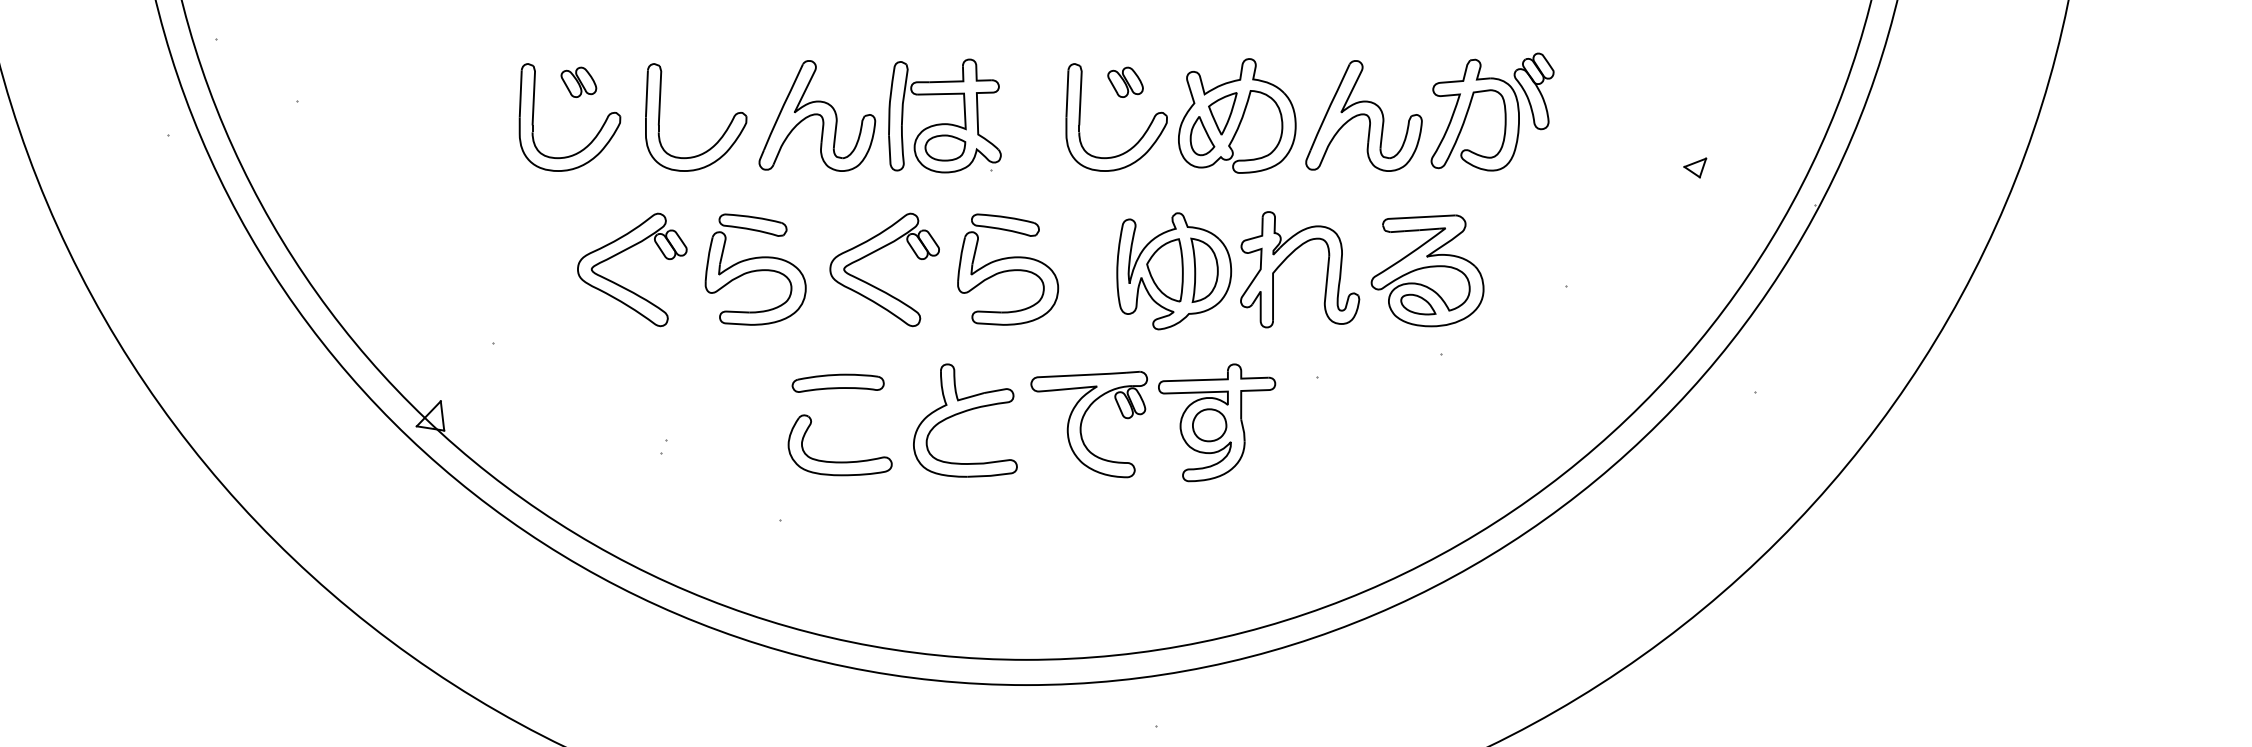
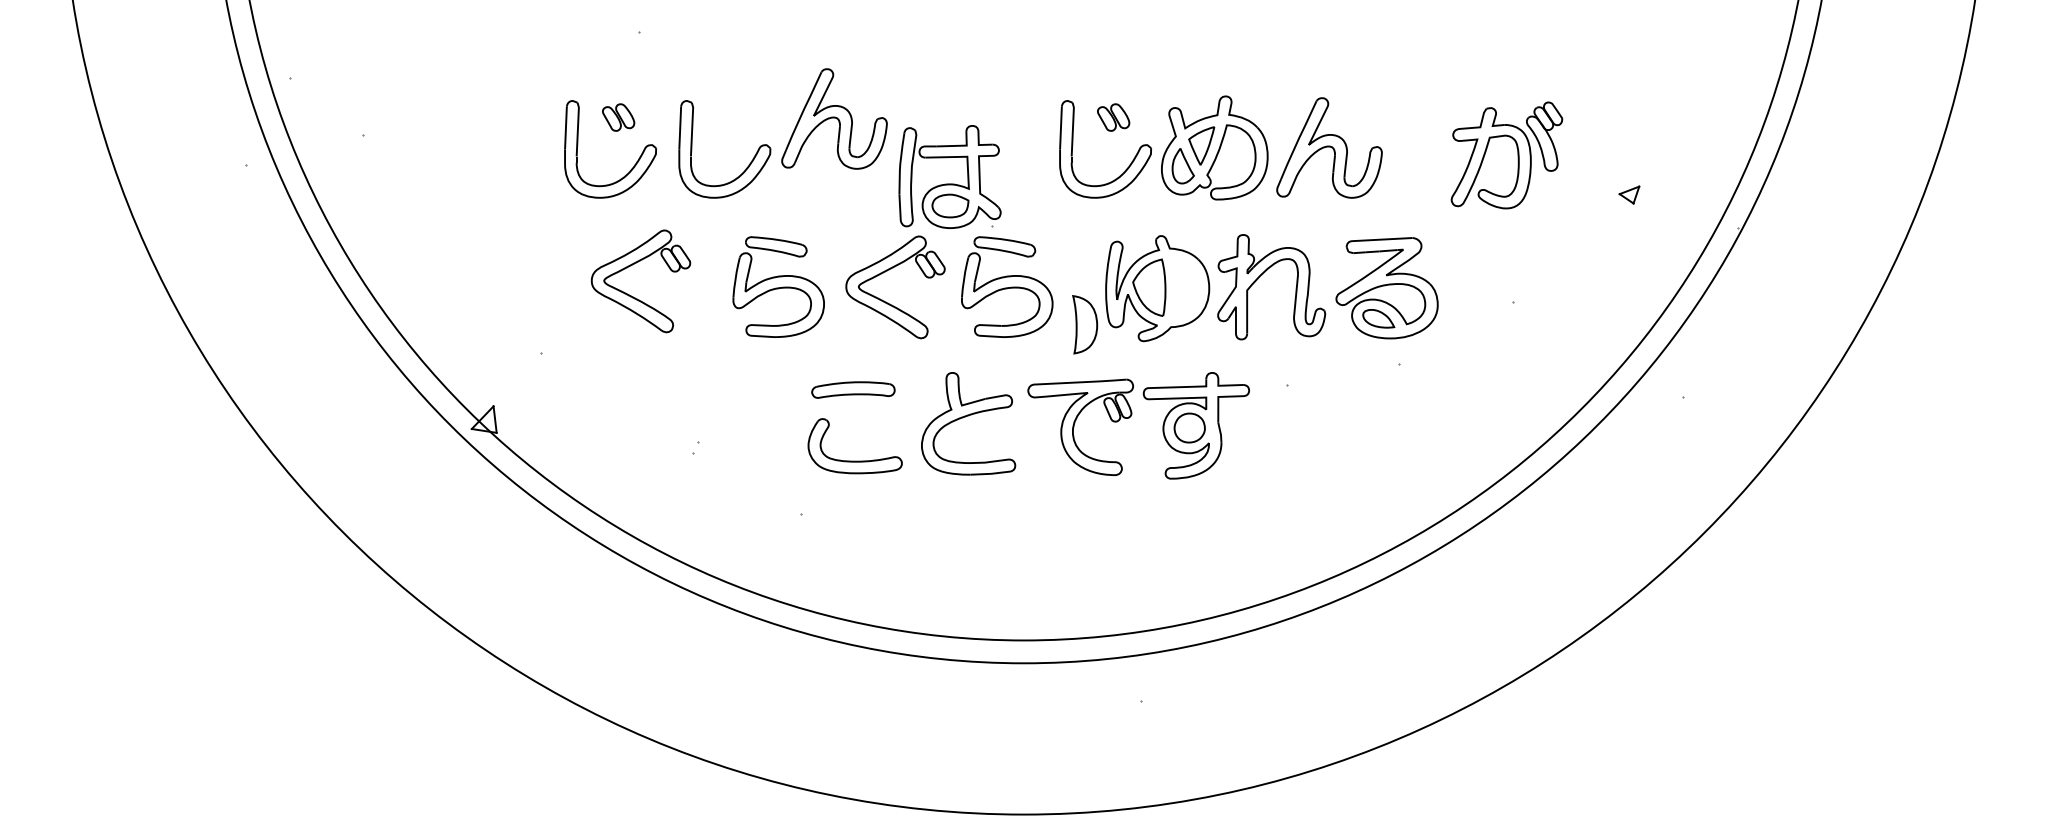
part: (1504, 112) -> (1517, 155), moved
part: (817, 115) -> (834, 118), moved
part: (944, 123) -> (949, 183), moved
part: (1204, 270) -> (1085, 324), moved
part: (624, 286) -> (633, 296), moved

